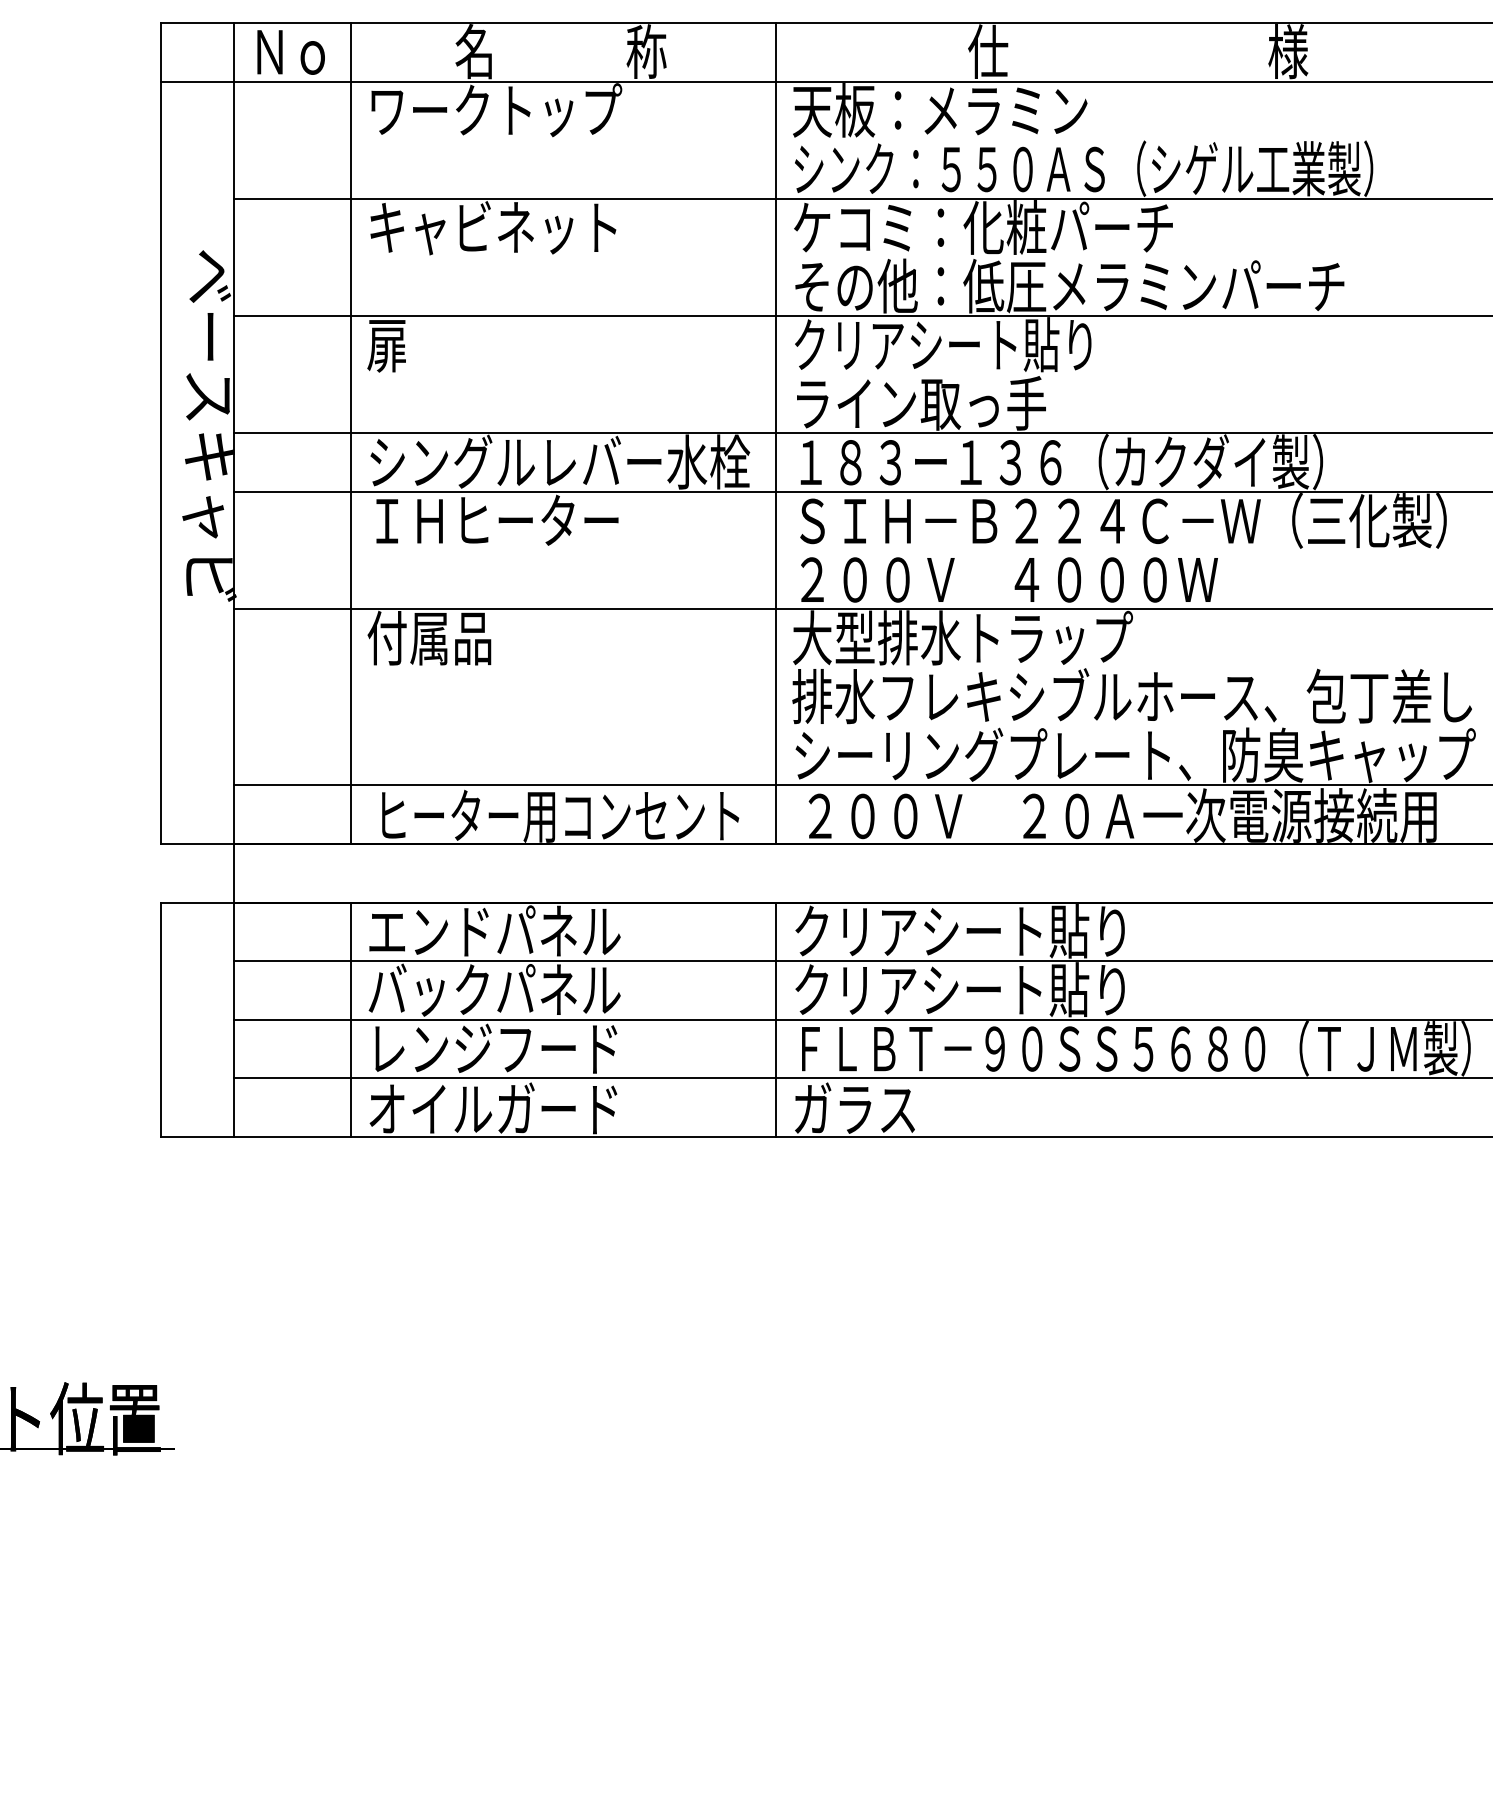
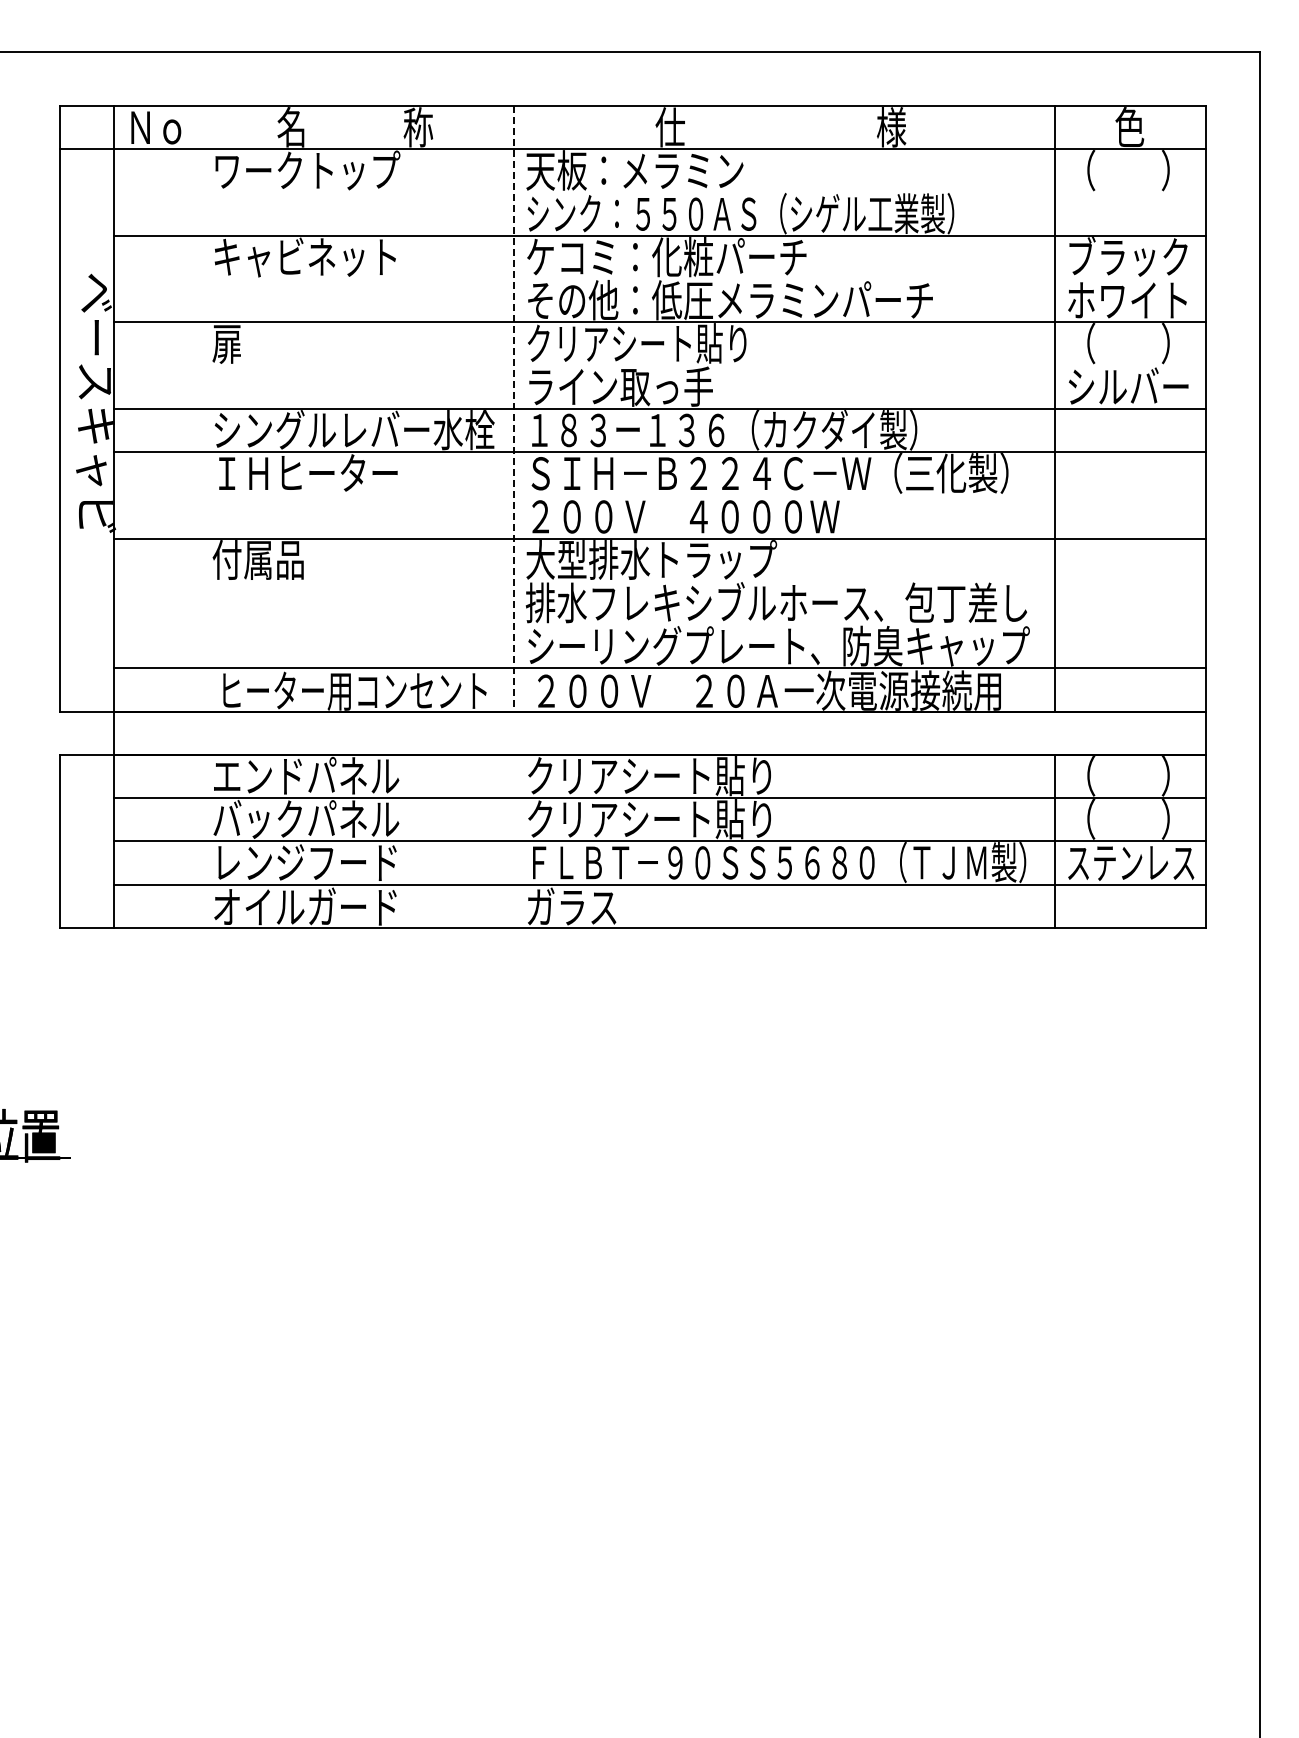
line: (351, 432) -> (200, 408), removed
line: (776, 432) -> (514, 408), solid -> dashed
line: (351, 1018) -> (200, 840), removed
line: (776, 1018) -> (514, 840), removed

